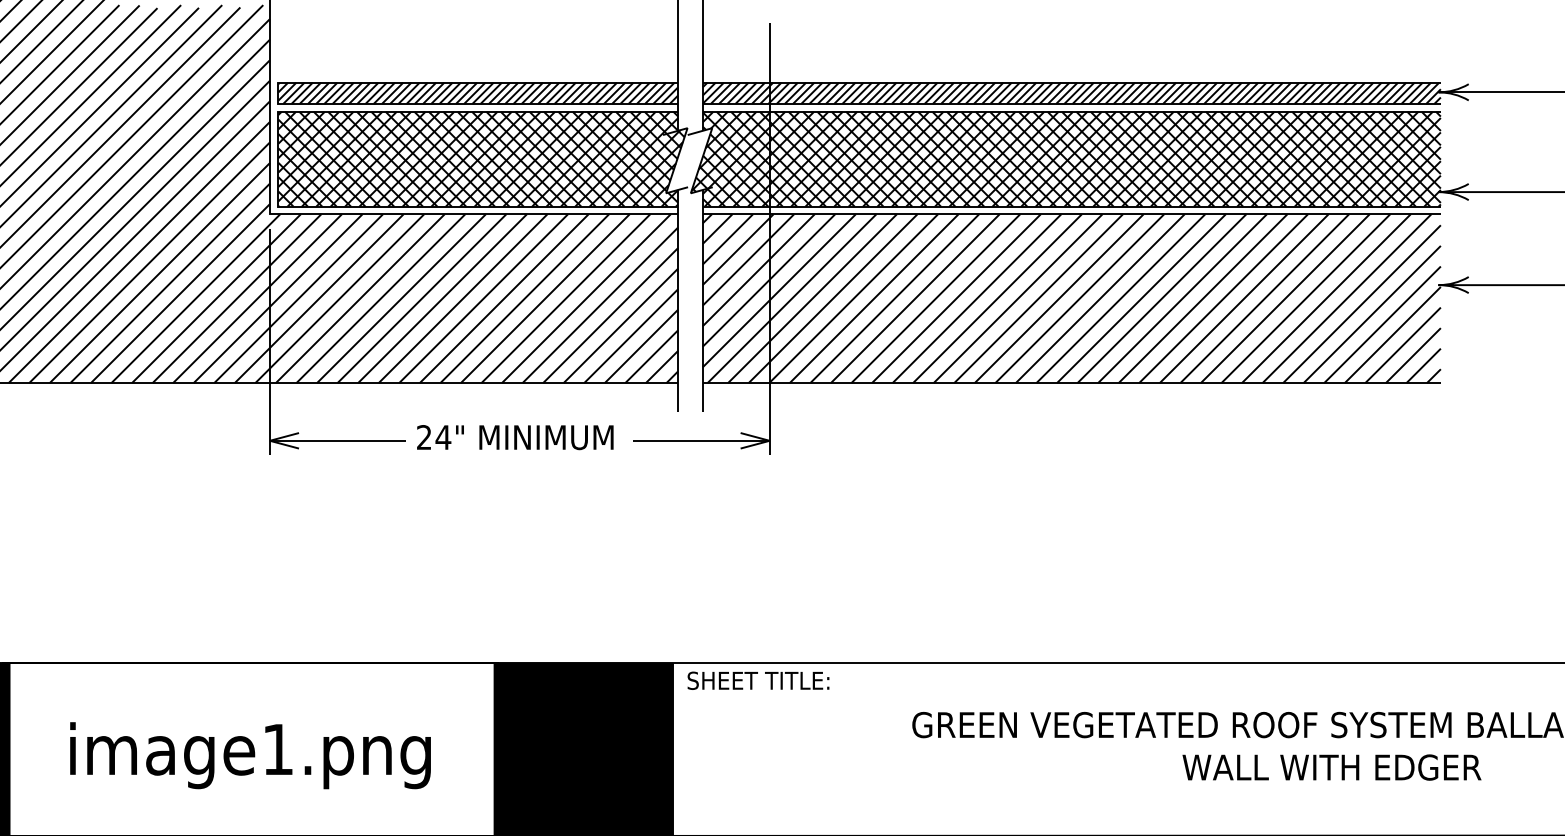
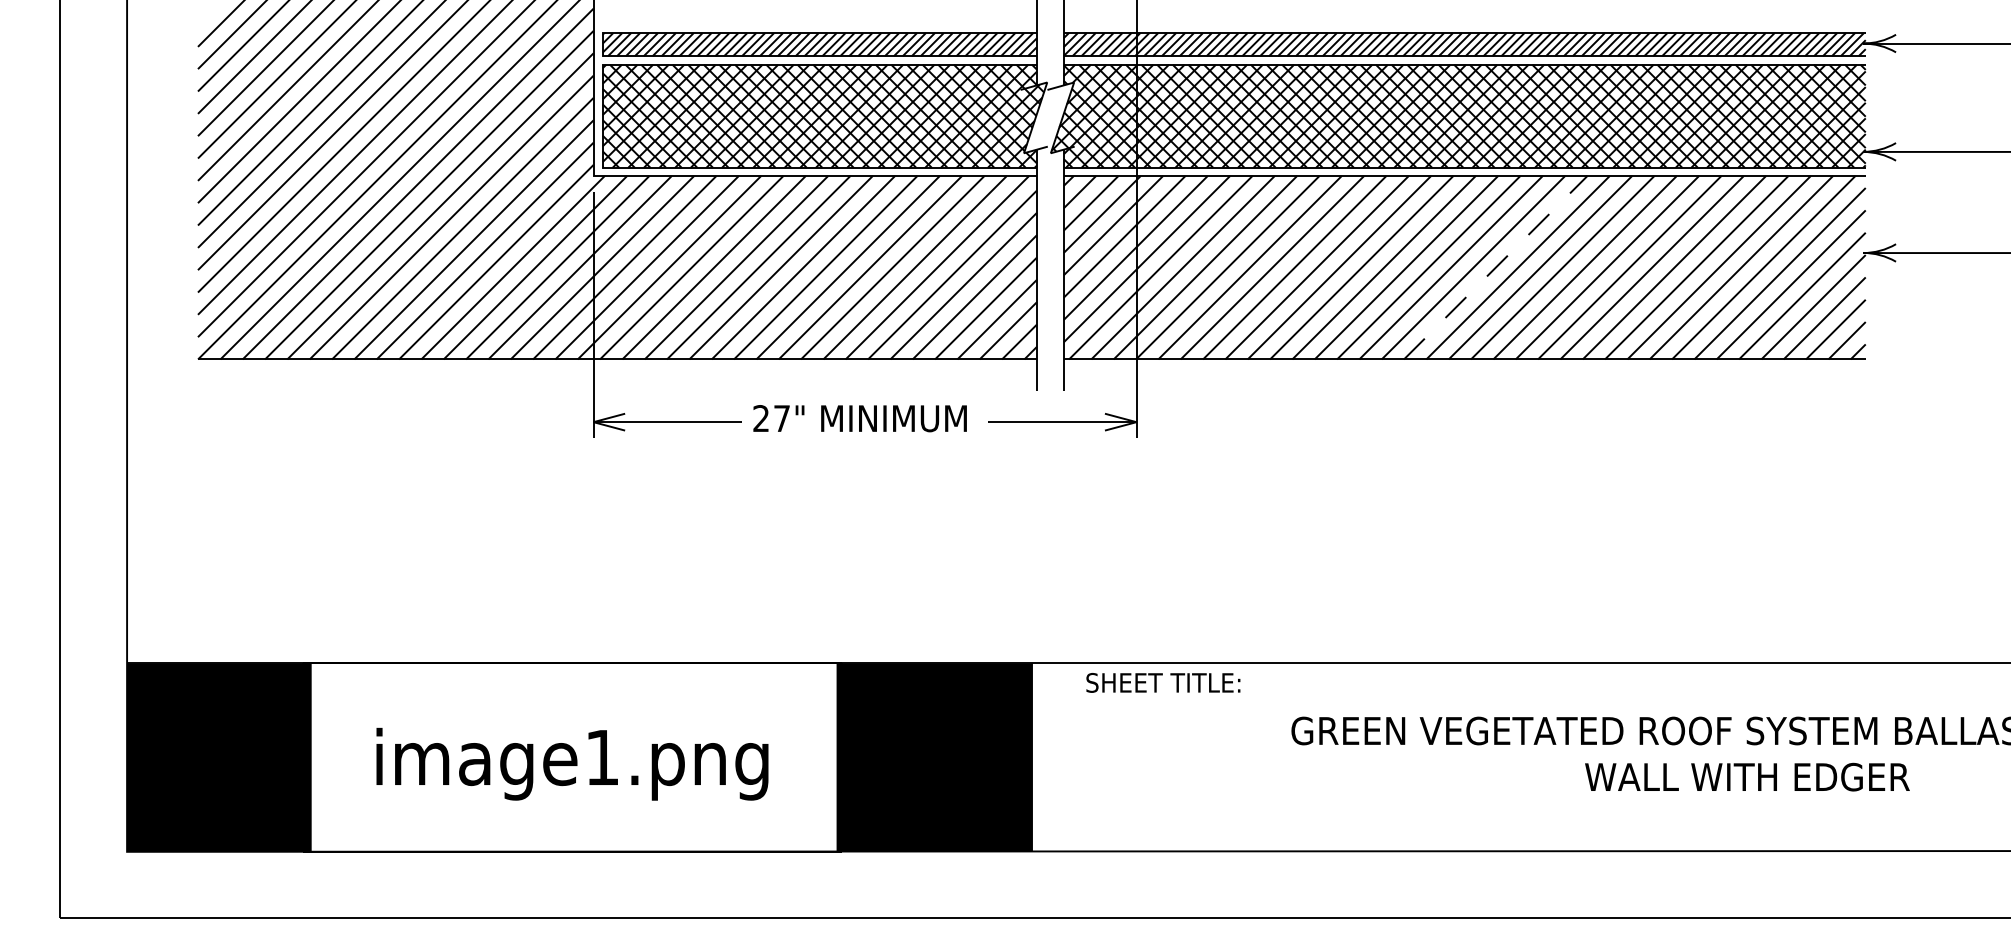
line: (1100, 298) -> (1495, 267), solid -> dashed
text: (442, 437) -> (781, 418), 24" -> 27"
text: (758, 680) -> (1163, 682), moved

